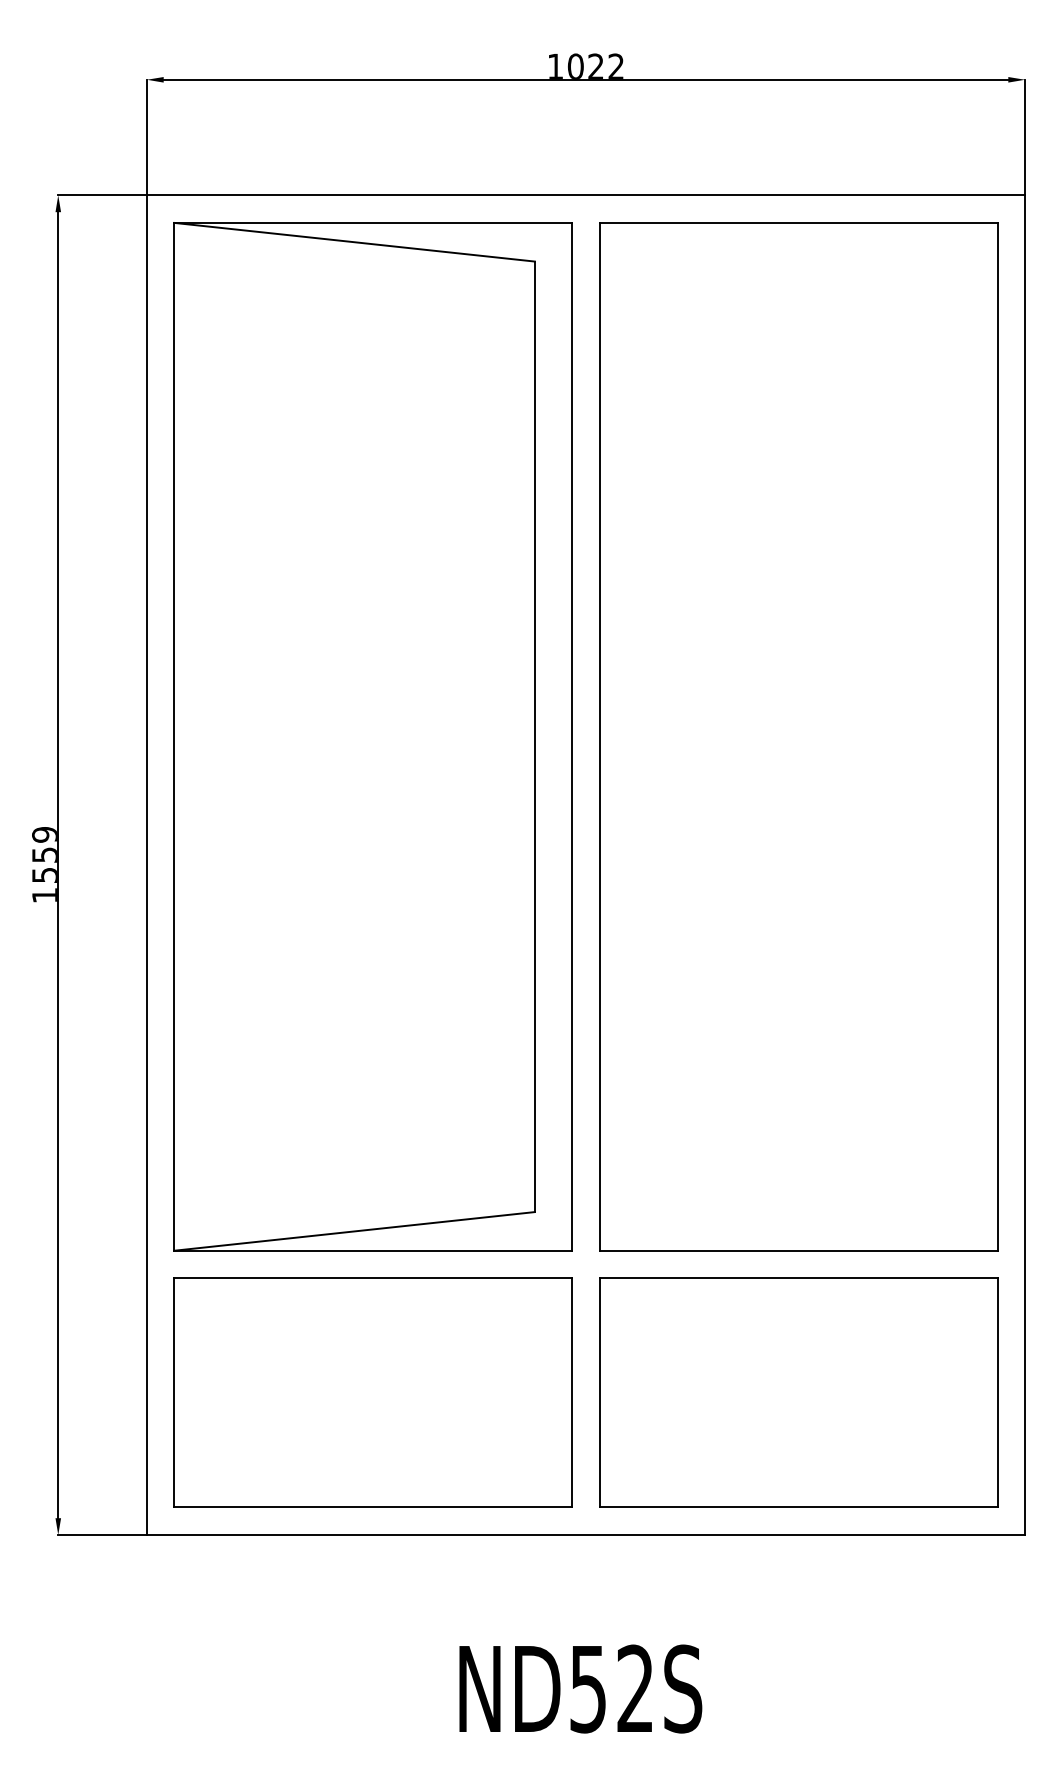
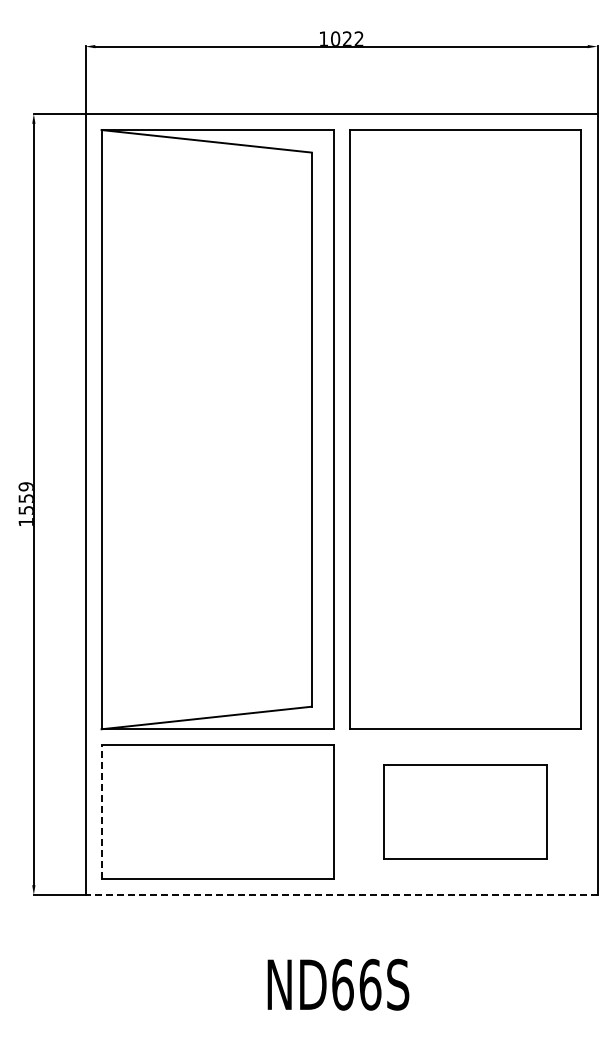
part: (798, 1391) -> (465, 811), size x0.7
line: (174, 1393) -> (101, 812), solid -> dashed
line: (585, 1534) -> (341, 894), solid -> dashed
text: (611, 1688) -> (356, 984), ND52S -> ND66S

